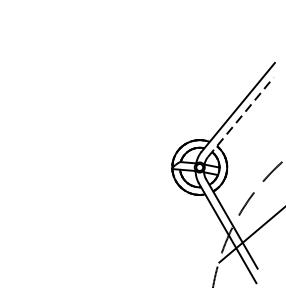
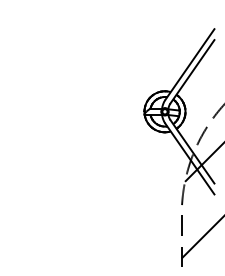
line: (240, 116) -> (192, 71), dashed -> solid

